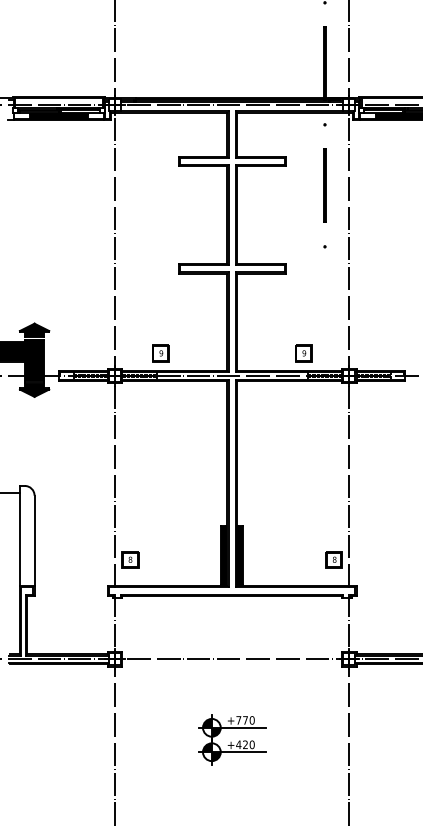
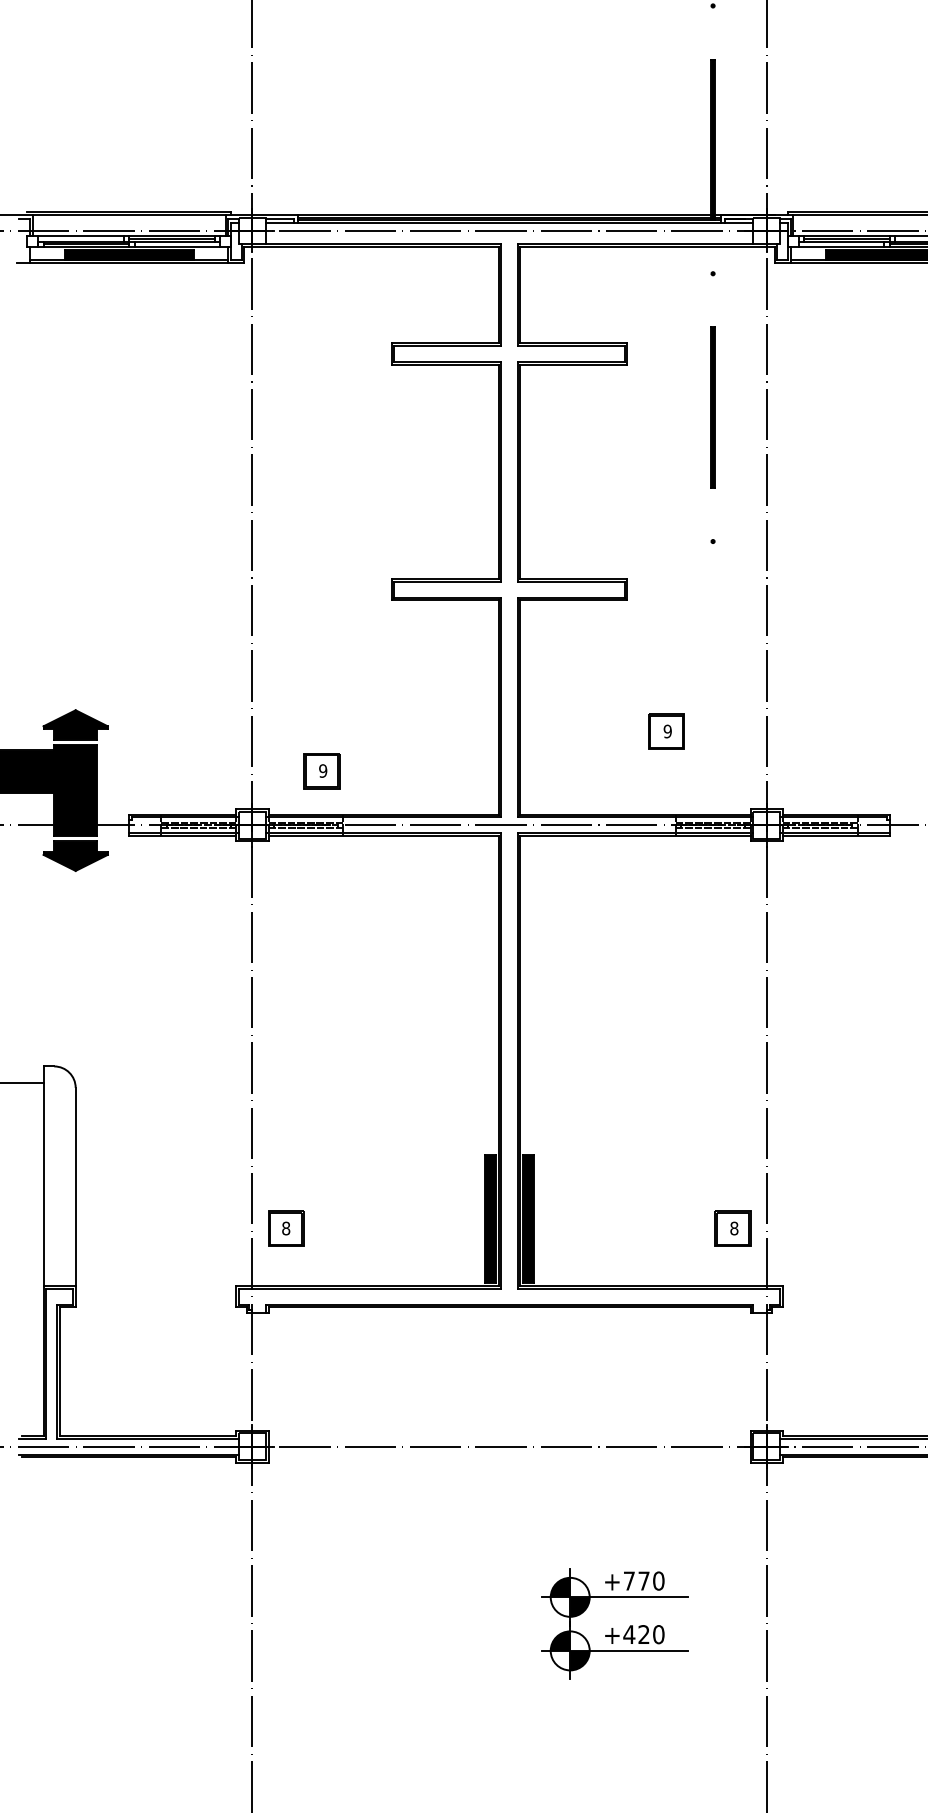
part: (160, 353) -> (321, 771), moved
part: (303, 353) -> (665, 731), moved
part: (232, 739) -> (615, 1622), moved

